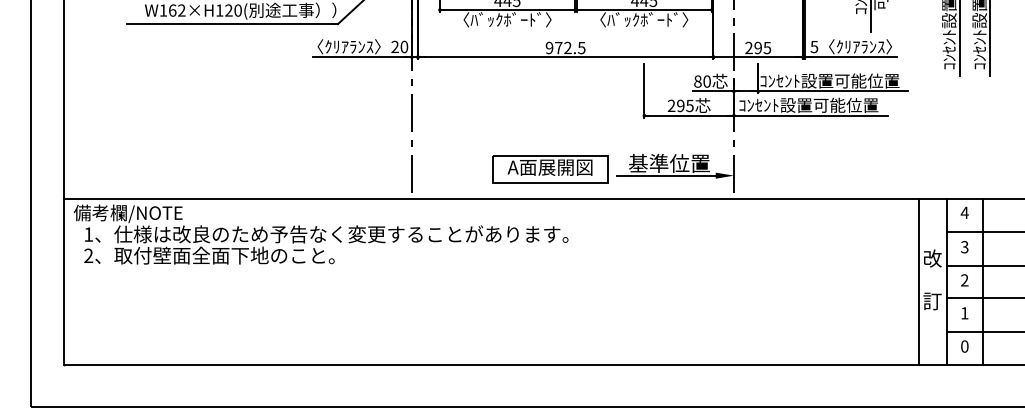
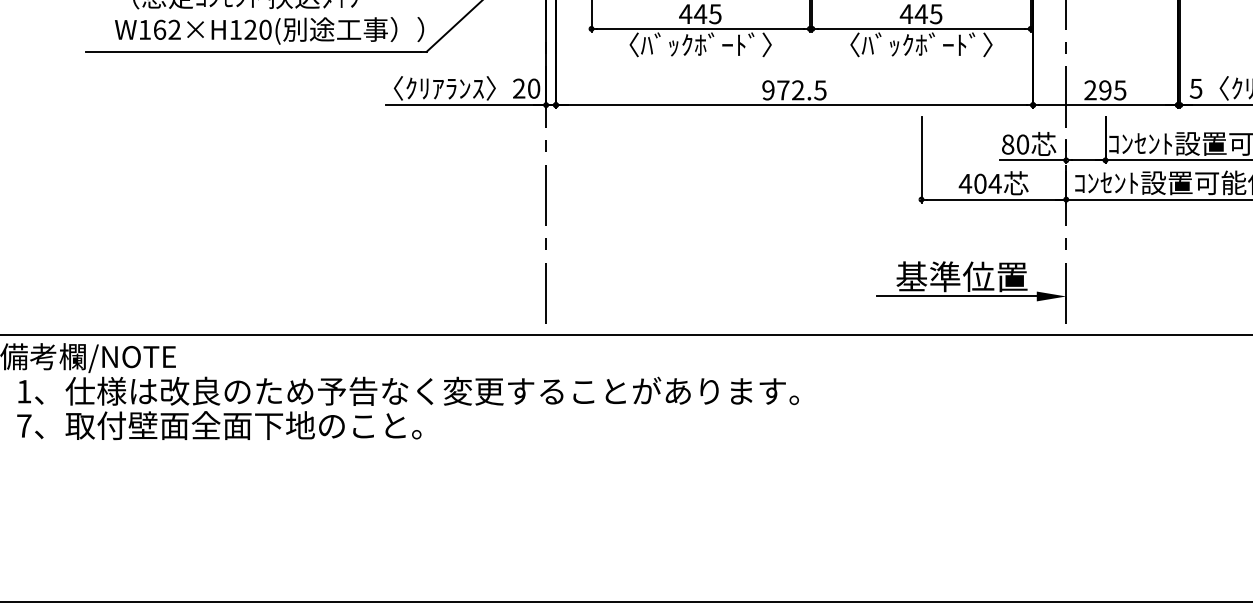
text: (680, 105) -> (979, 183), 295 -> 404
part: (550, 169) -> (769, 286), removed
text: (88, 255) -> (23, 425), 2 -> 7

